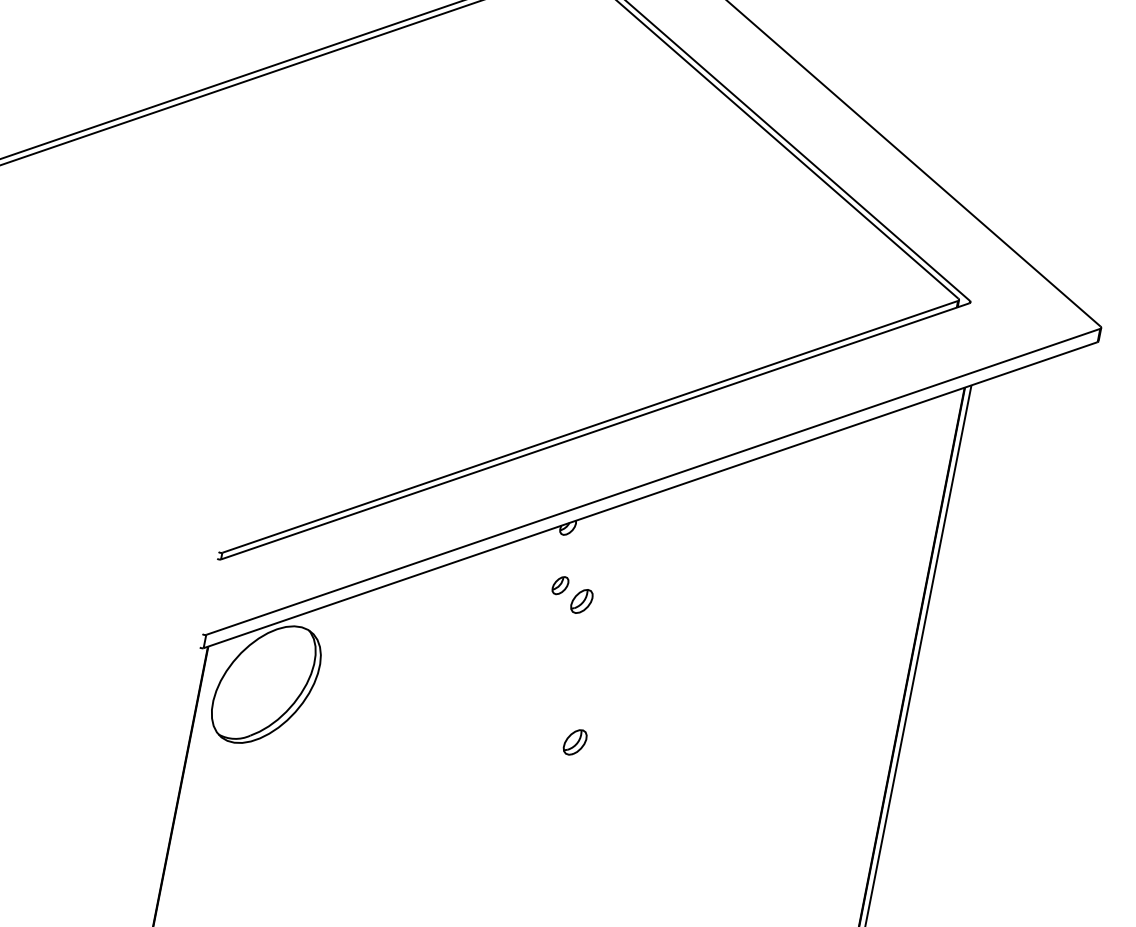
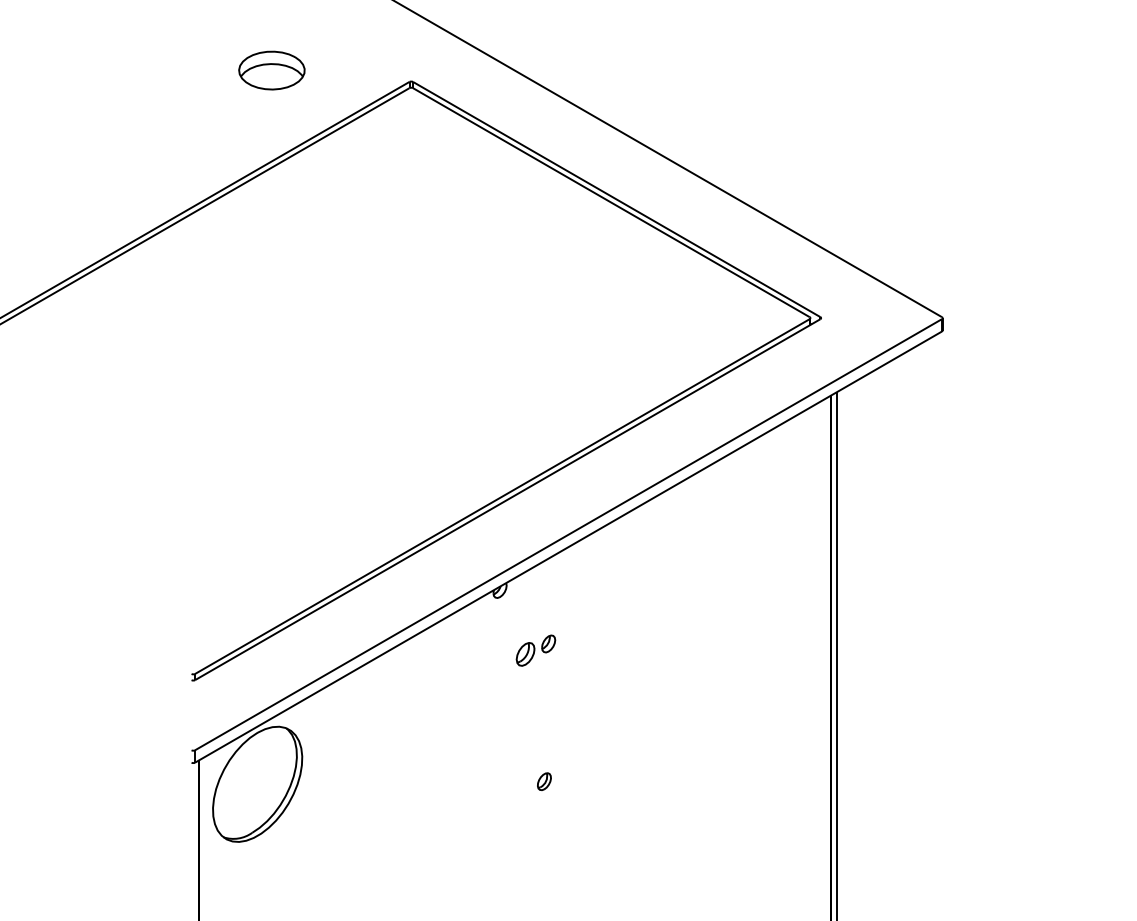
part: (560, 585) -> (548, 643), moved
part: (575, 742) -> (544, 781), size x0.7

